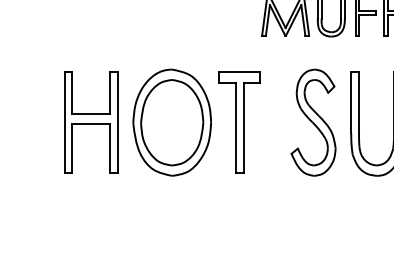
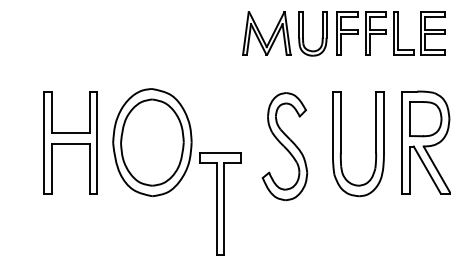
part: (239, 122) -> (220, 203), moved
part: (313, 122) -> (284, 146), moved

